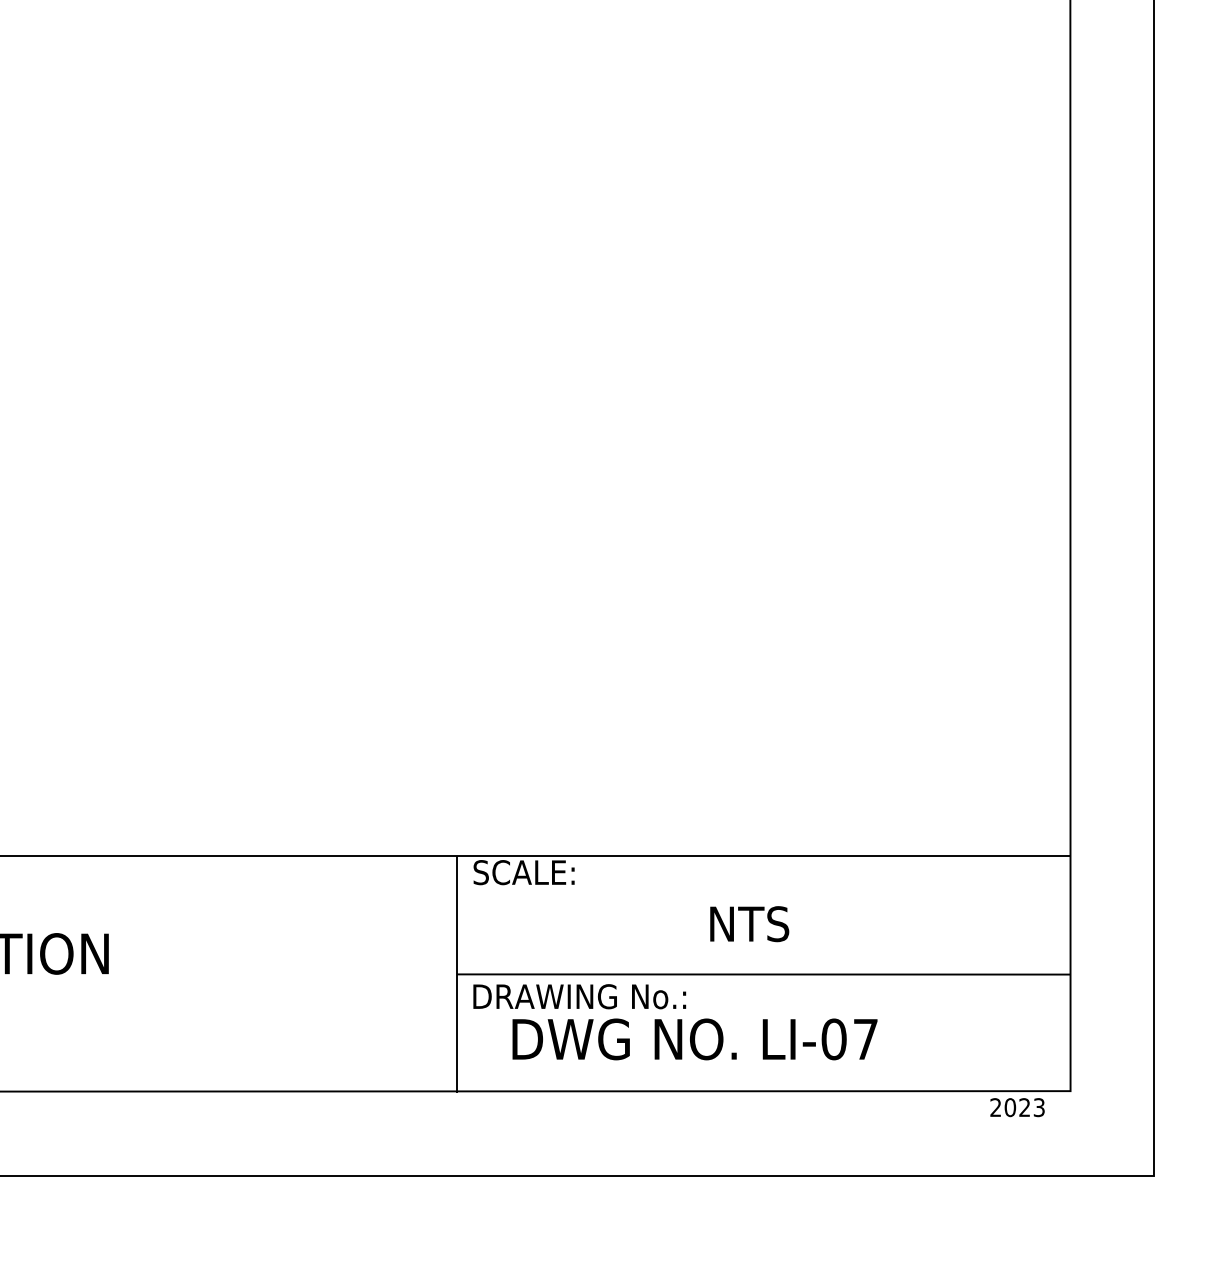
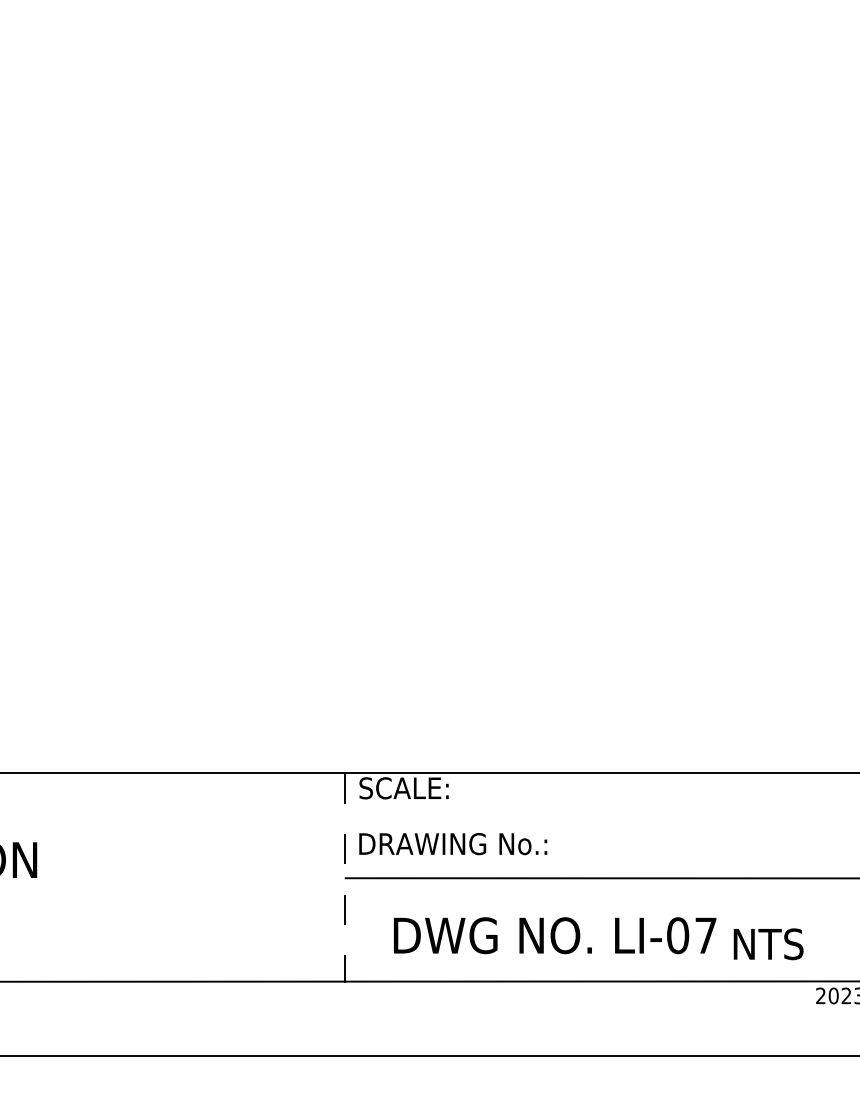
text: (749, 924) -> (768, 944), moved
line: (456, 974) -> (344, 878), solid -> dashed
text: (579, 996) -> (453, 843), moved

